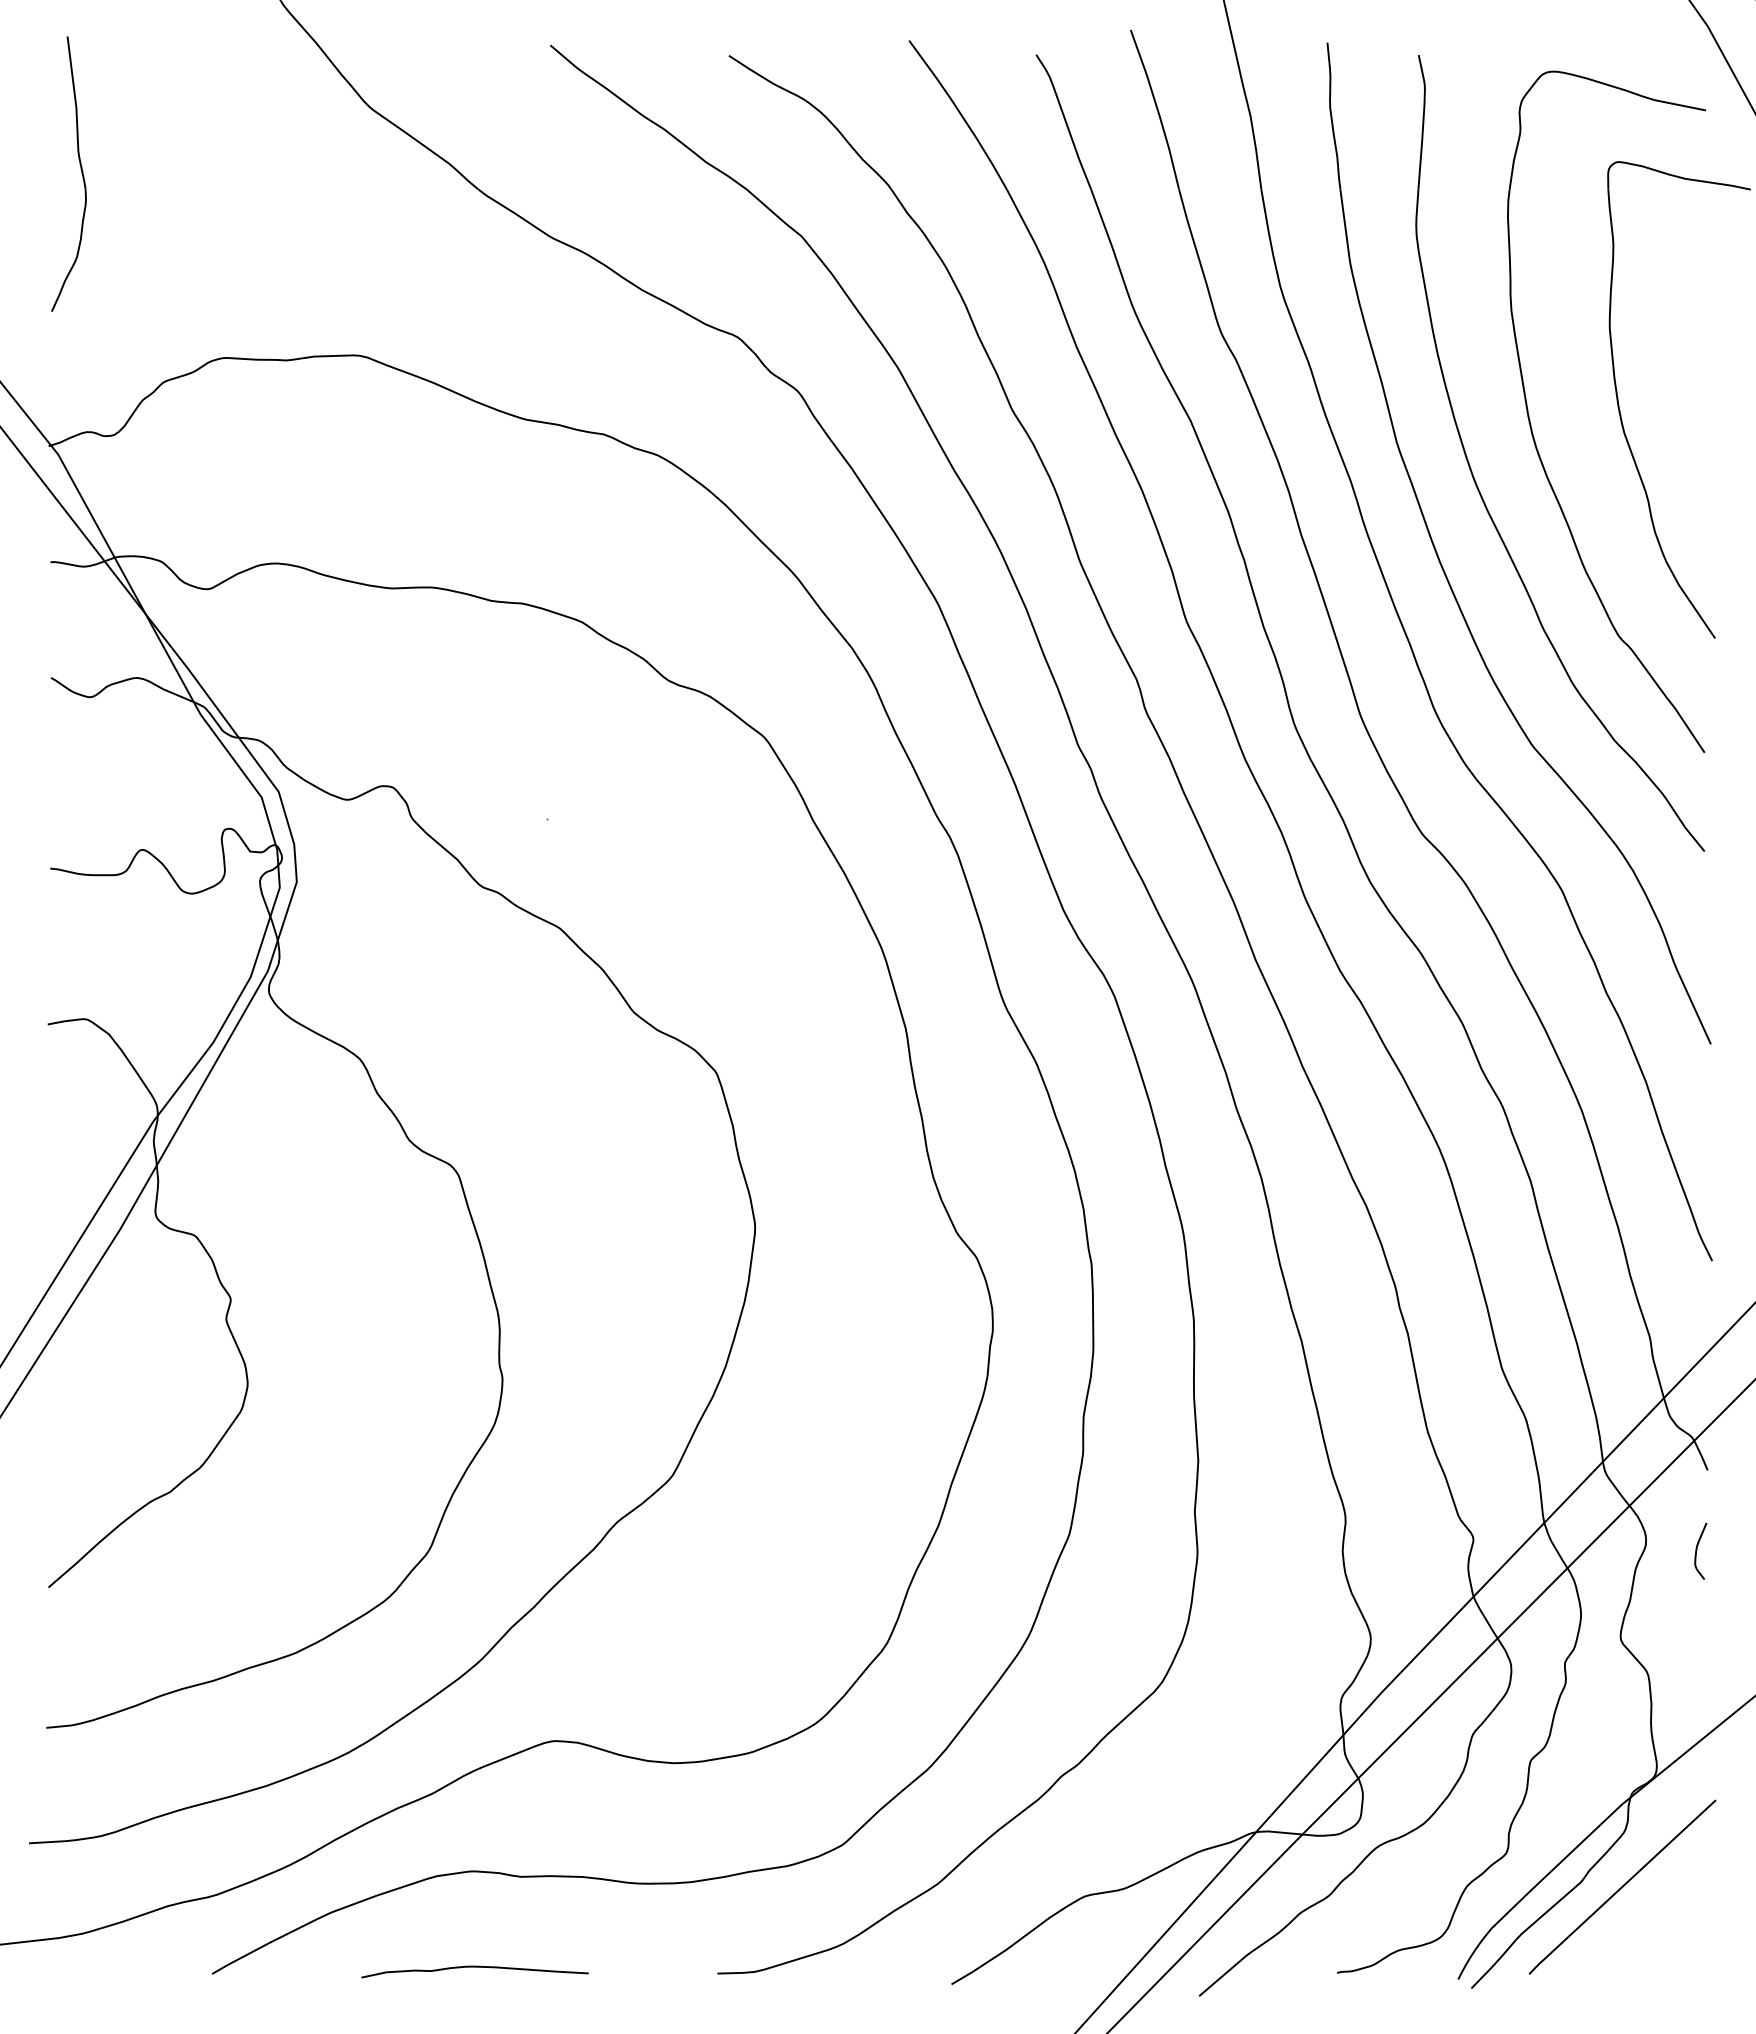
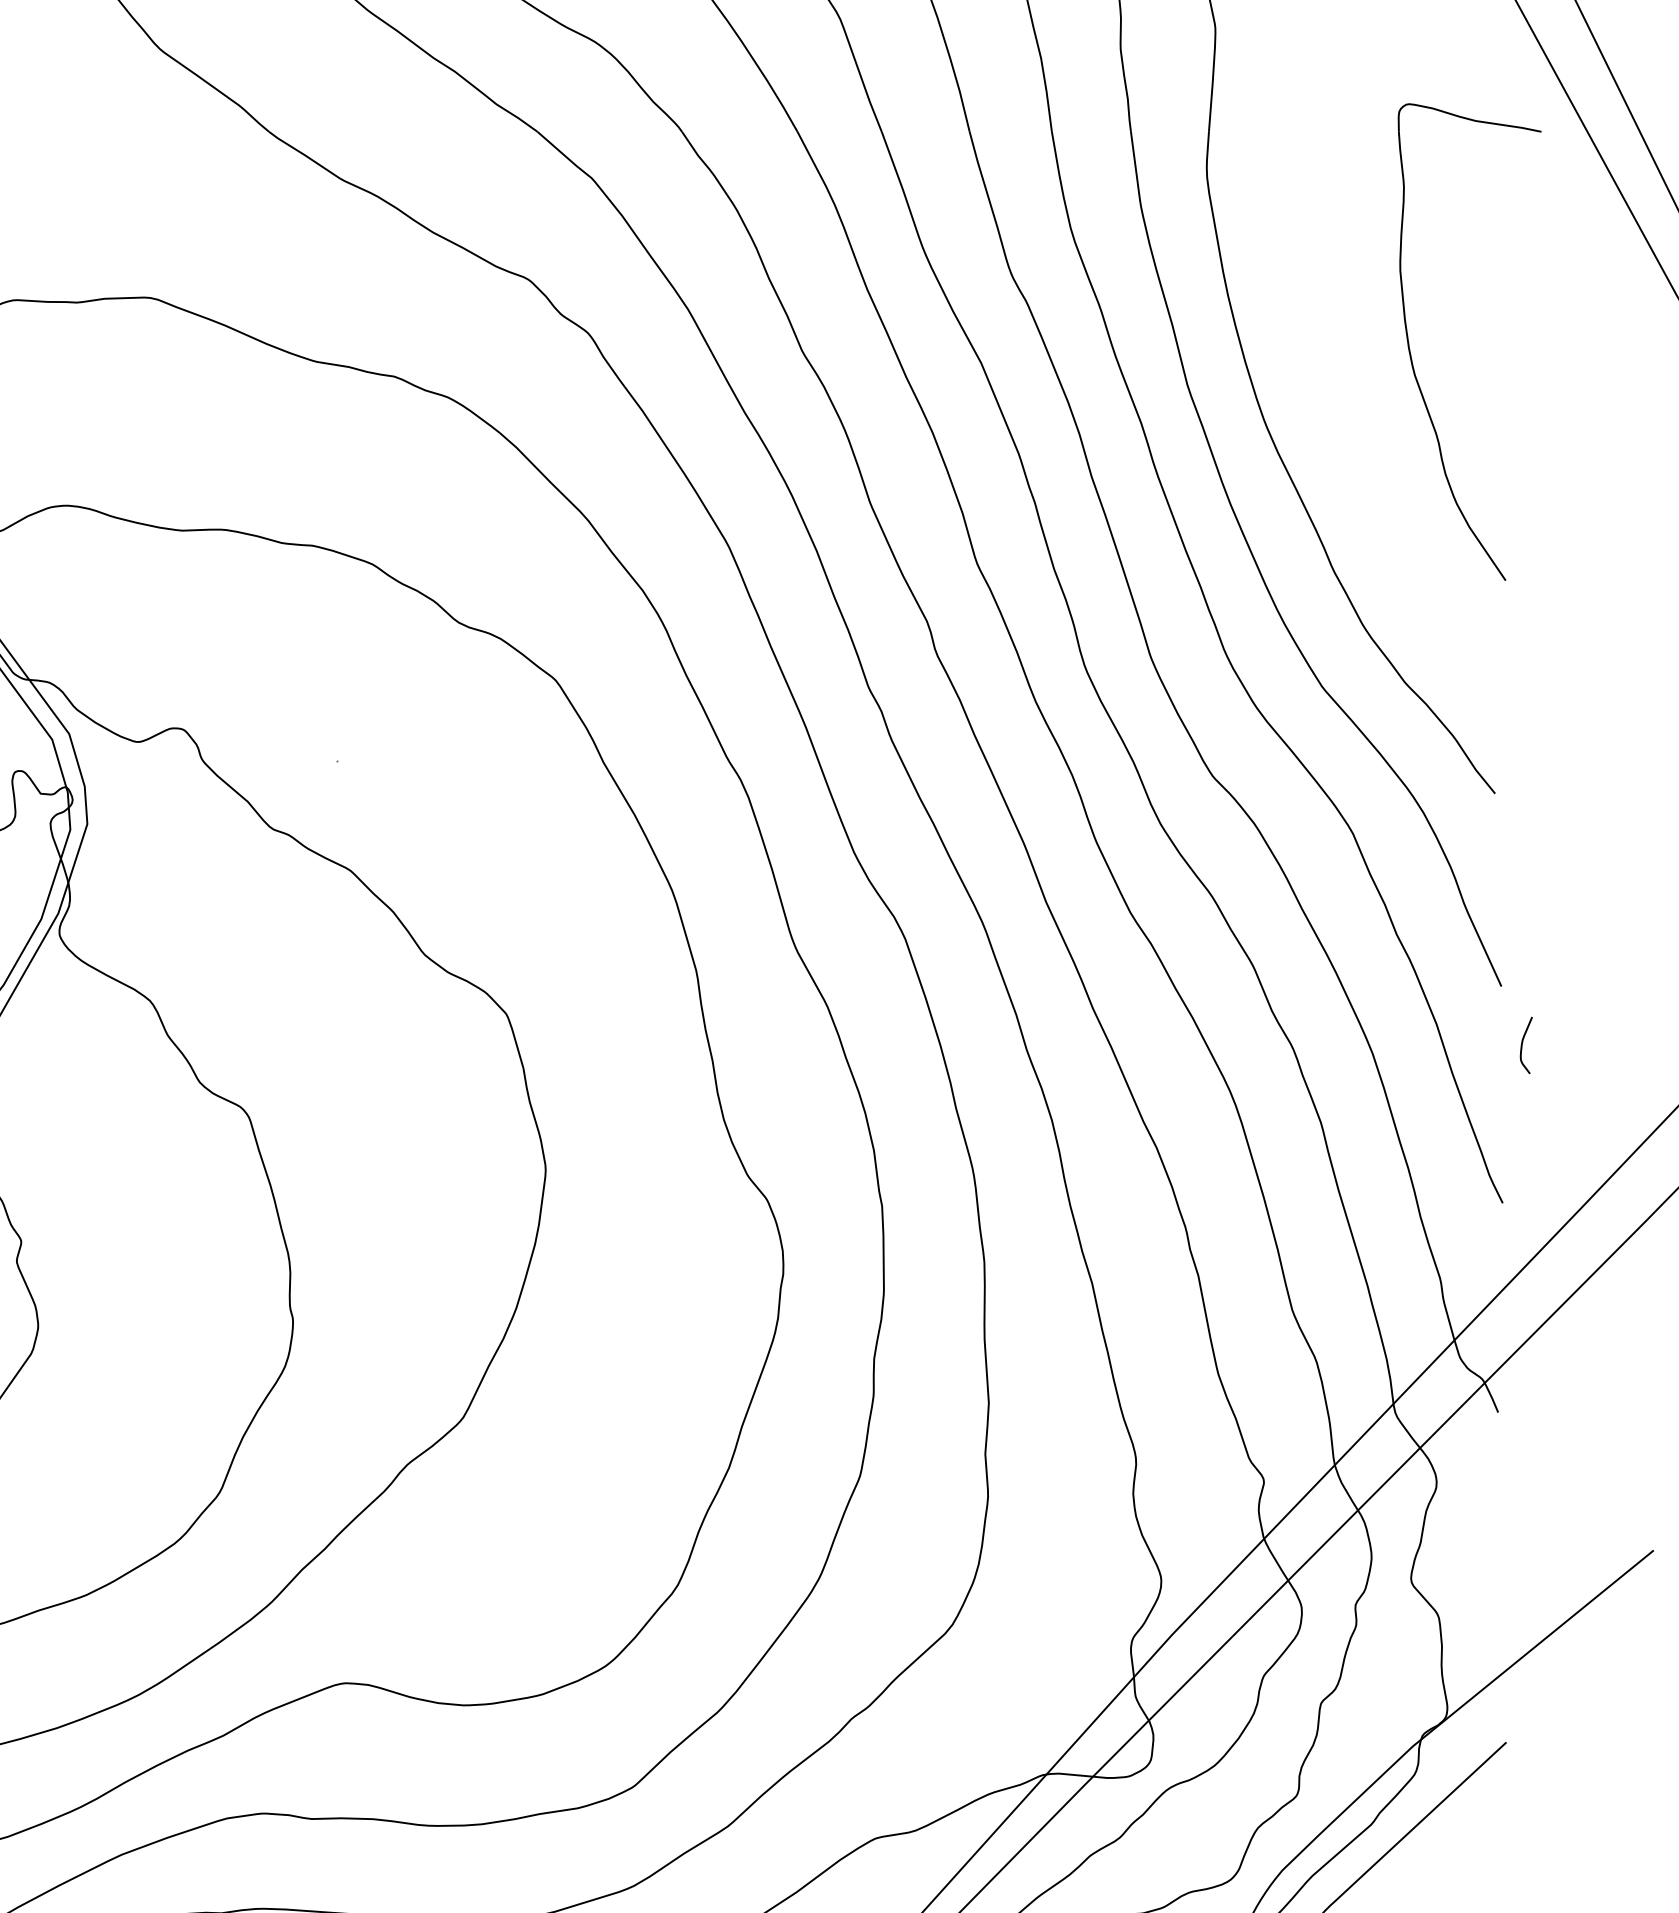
part: (1531, 424) -> (1322, 366), removed
curve: (1697, 1550) -> (1523, 1044), moved

